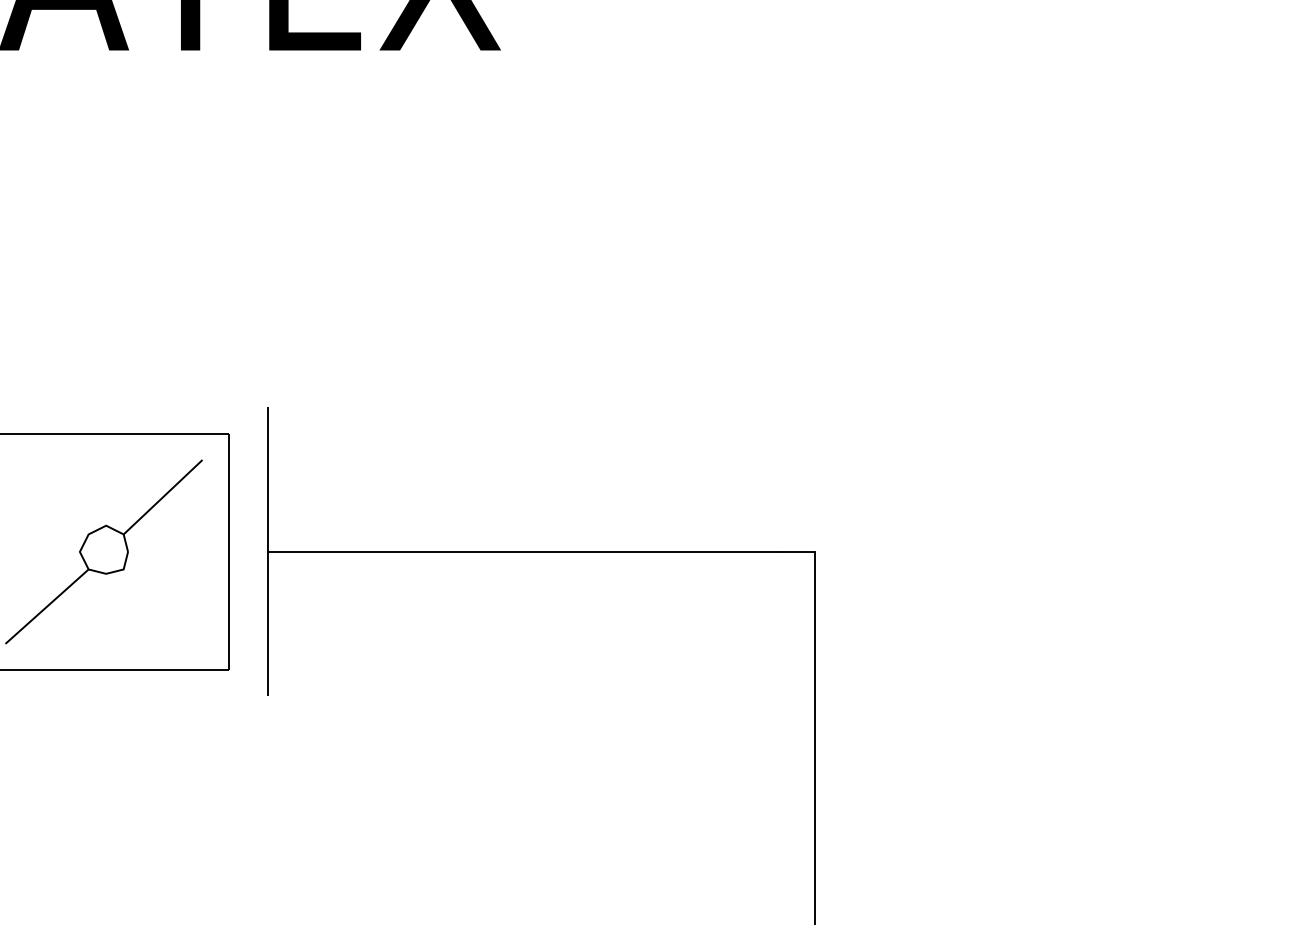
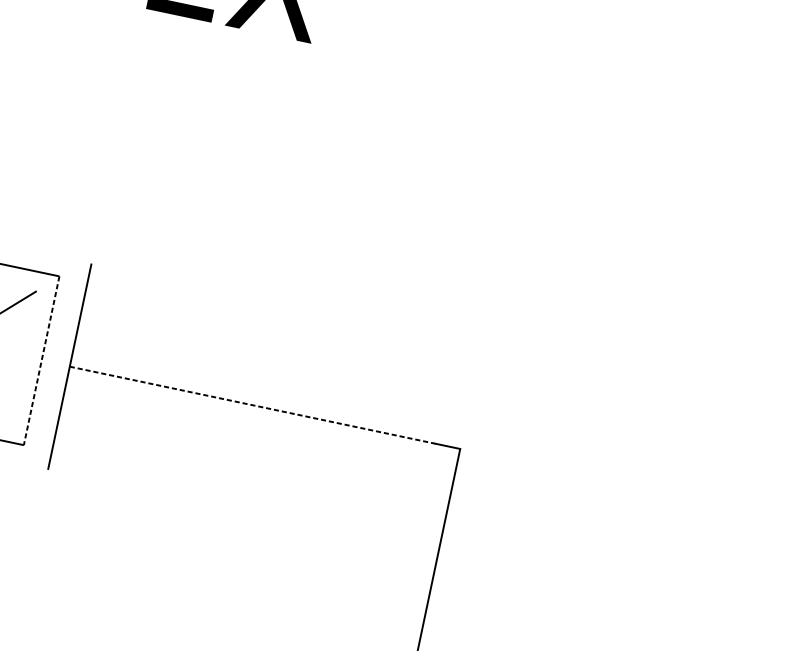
line: (524, 551) -> (252, 404), solid -> dashed
line: (228, 552) -> (41, 361), solid -> dashed

